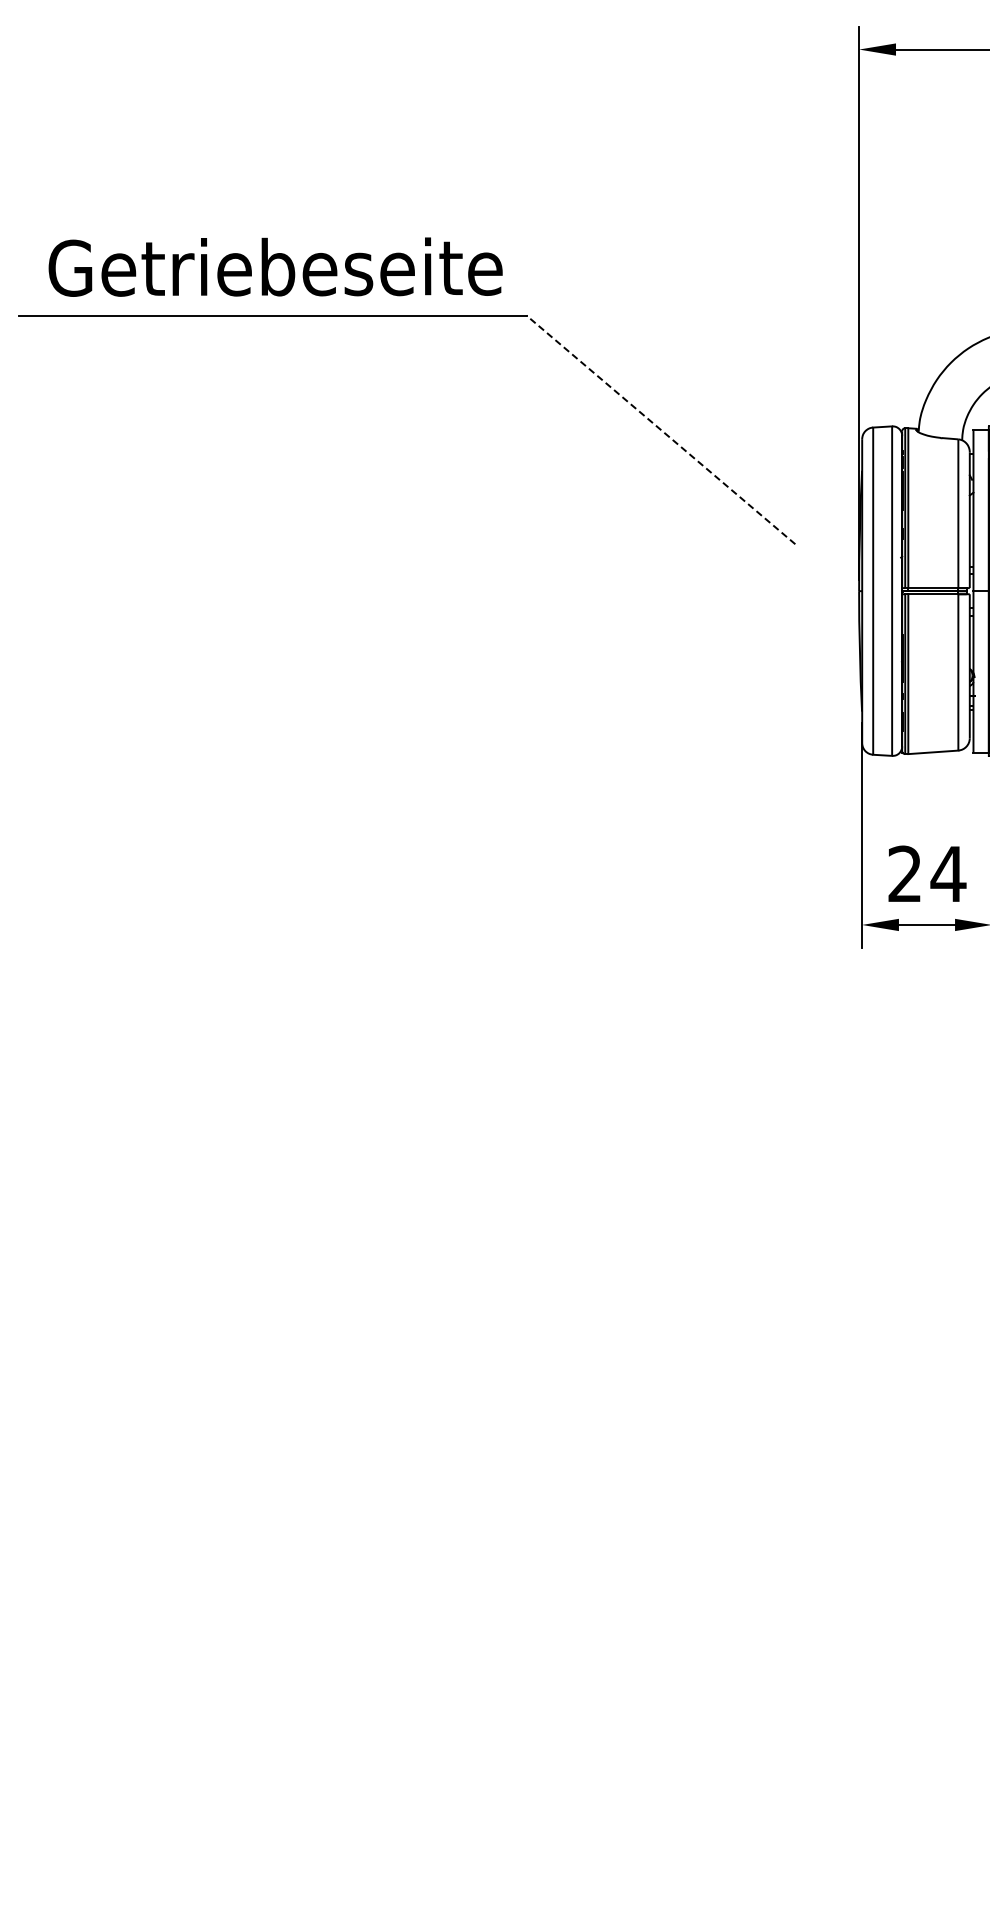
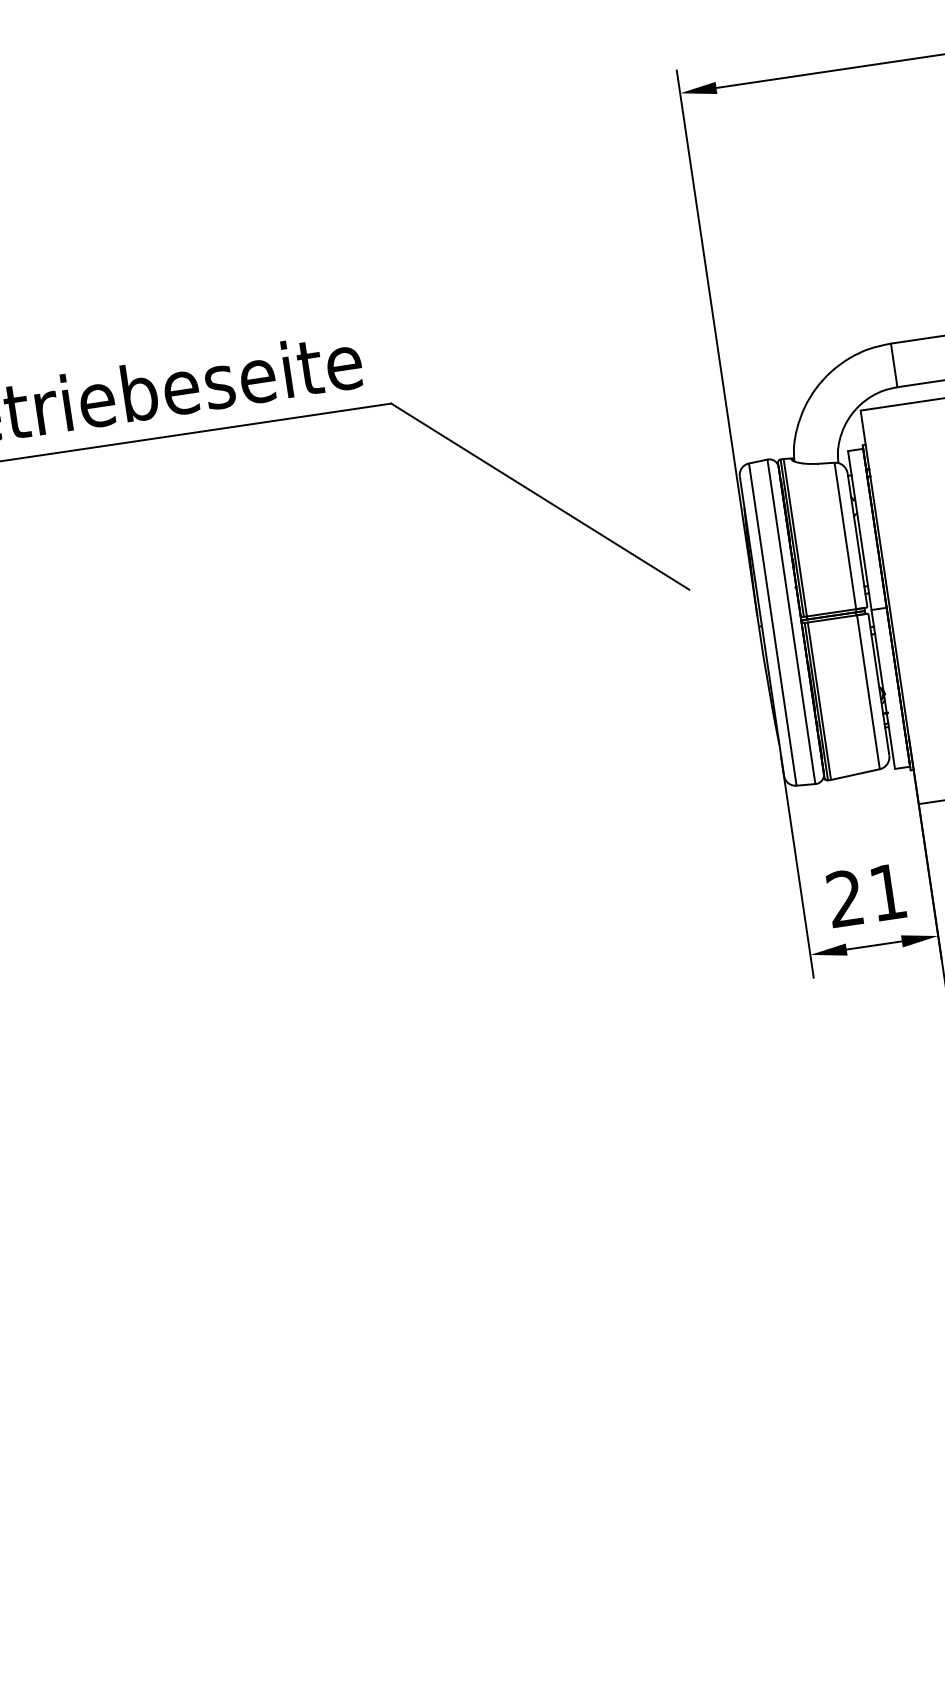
line: (660, 429) -> (539, 496), dashed -> solid
text: (948, 873) -> (887, 891), 24 -> 21

